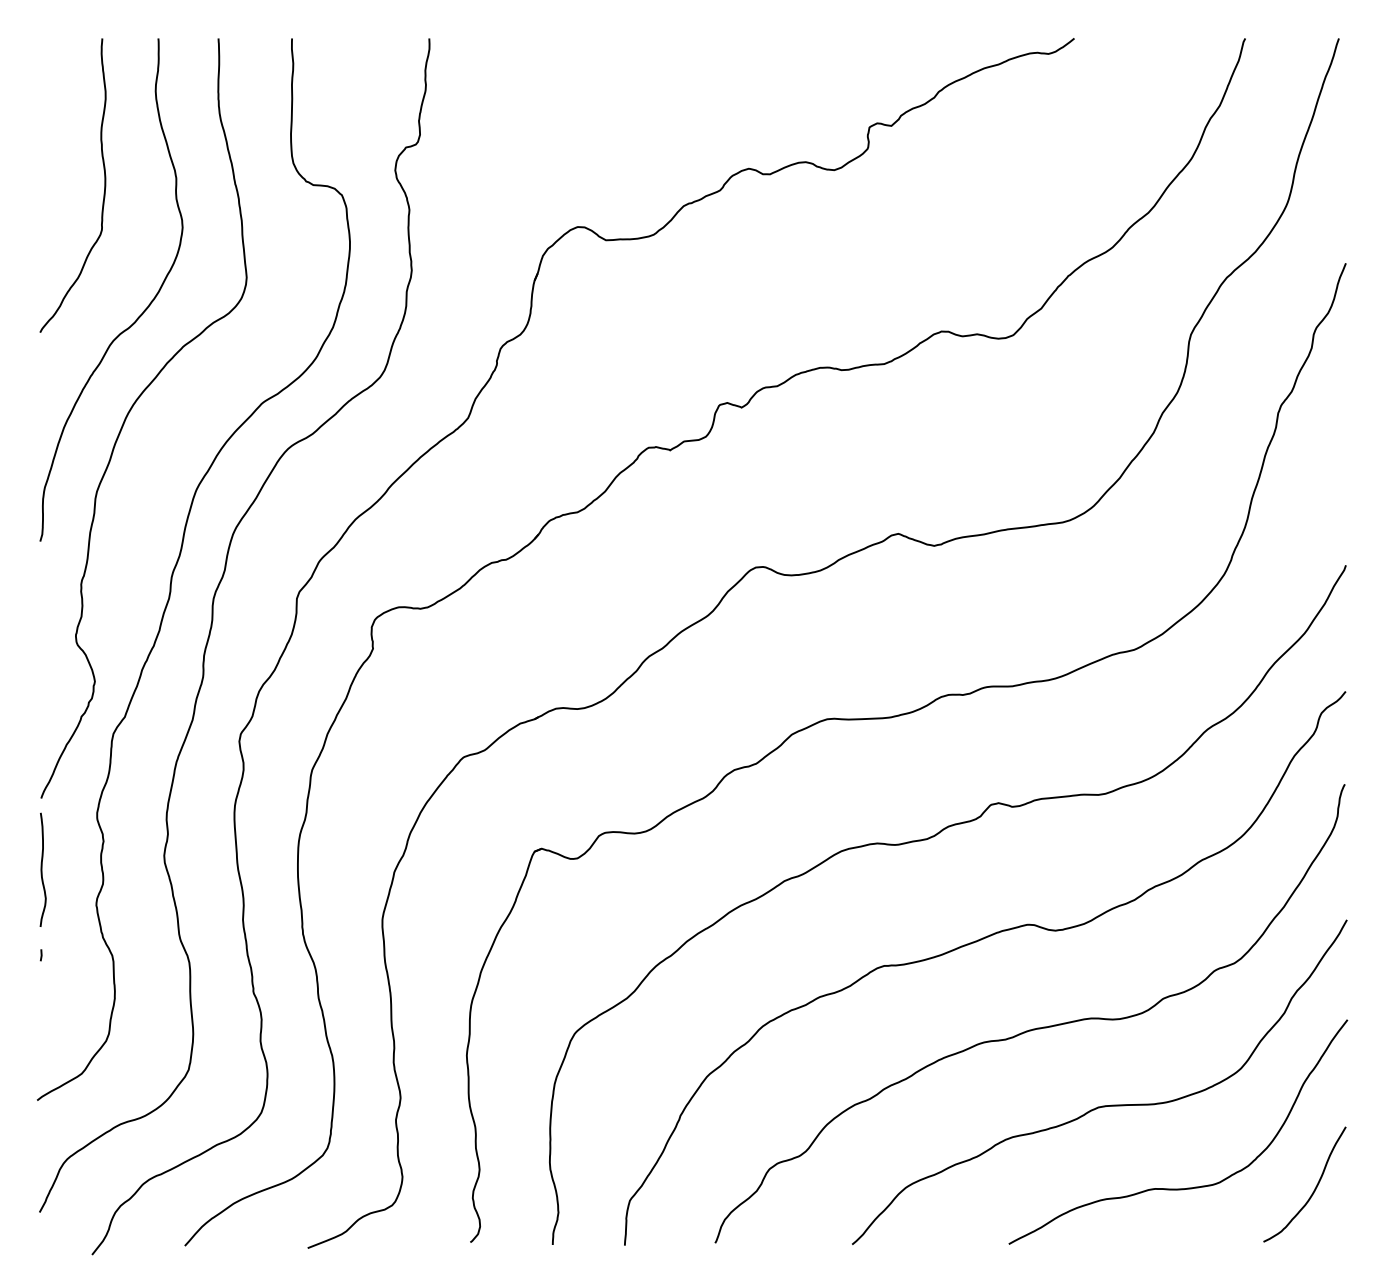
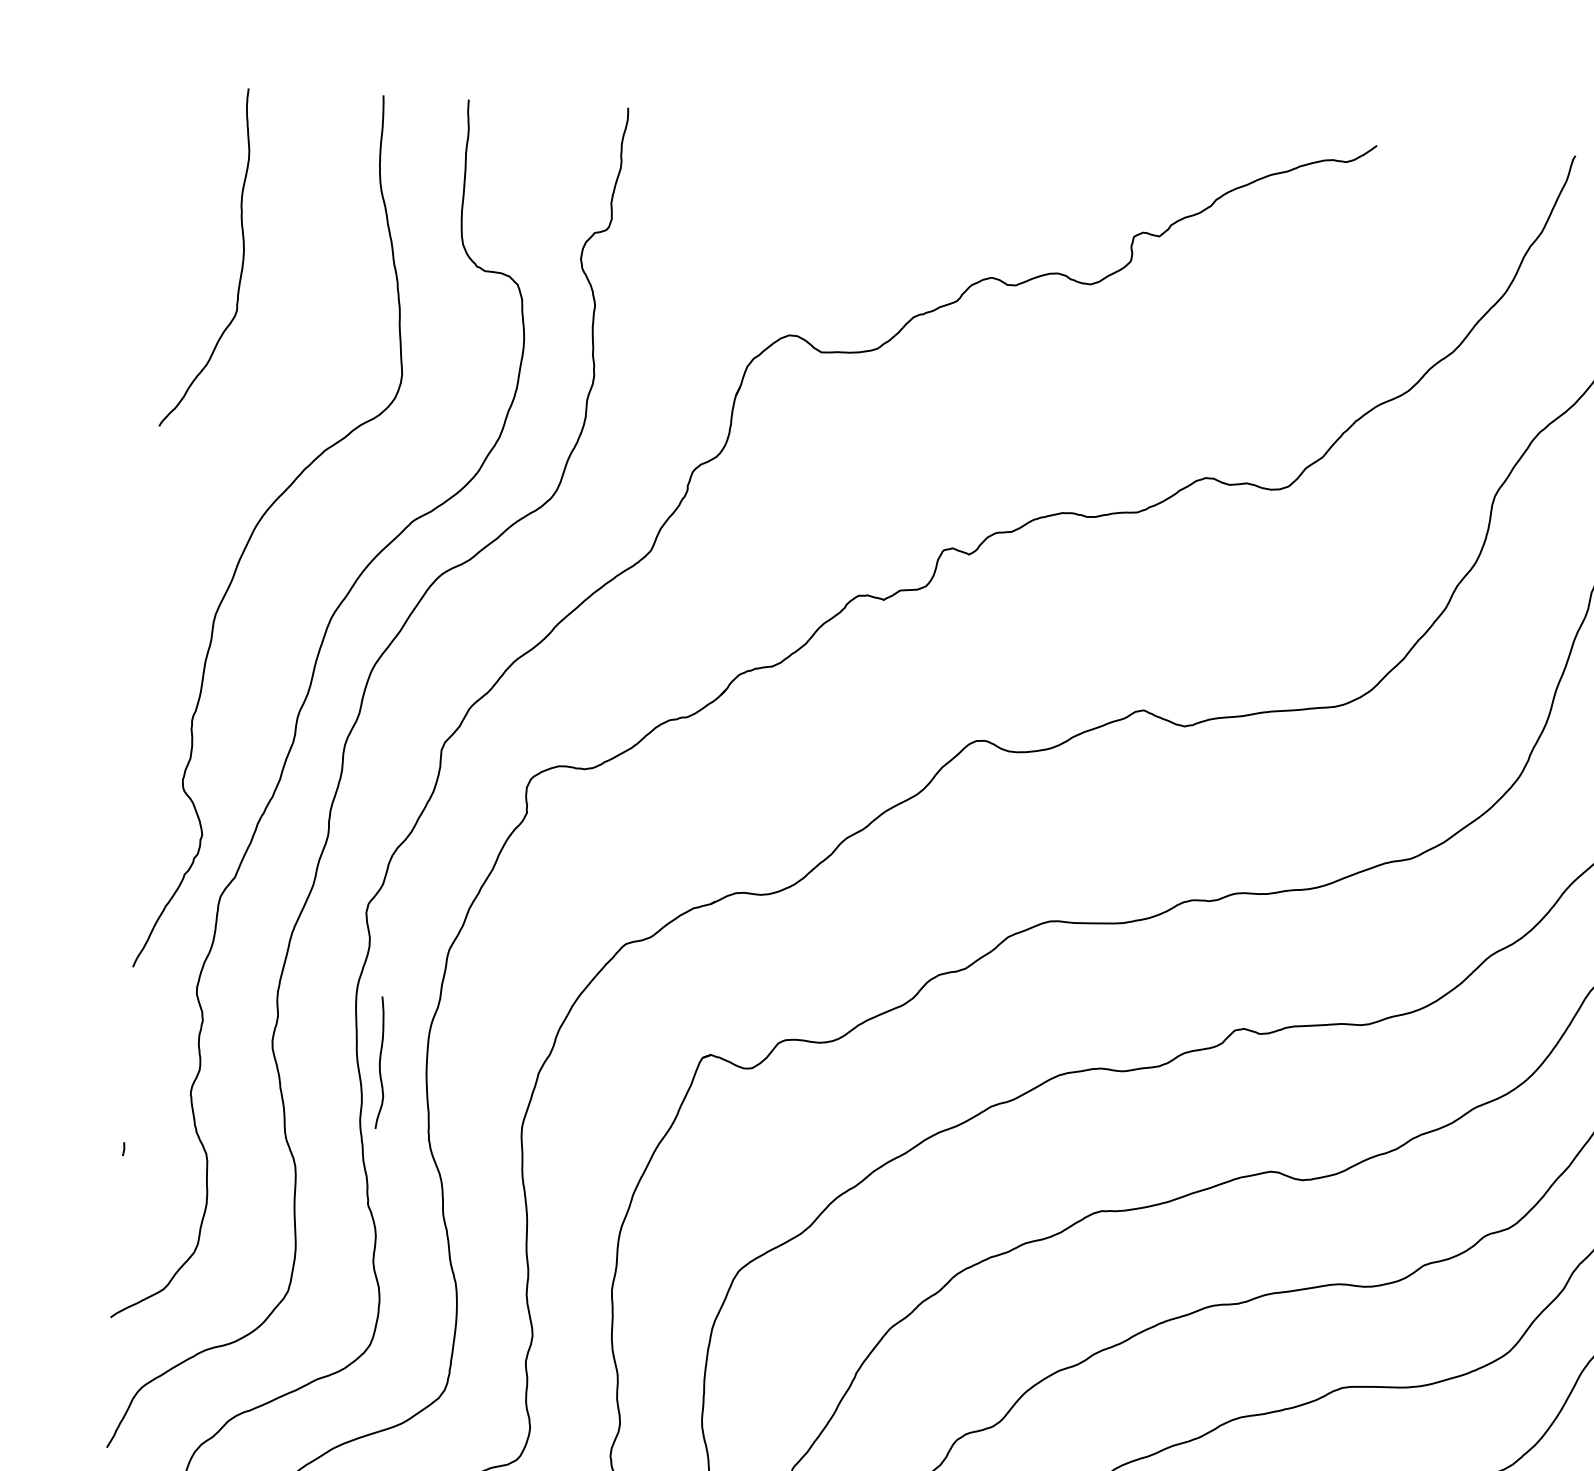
curve: (138, 316) -> (274, 413), removed
curve: (42, 869) -> (381, 1062), moved

